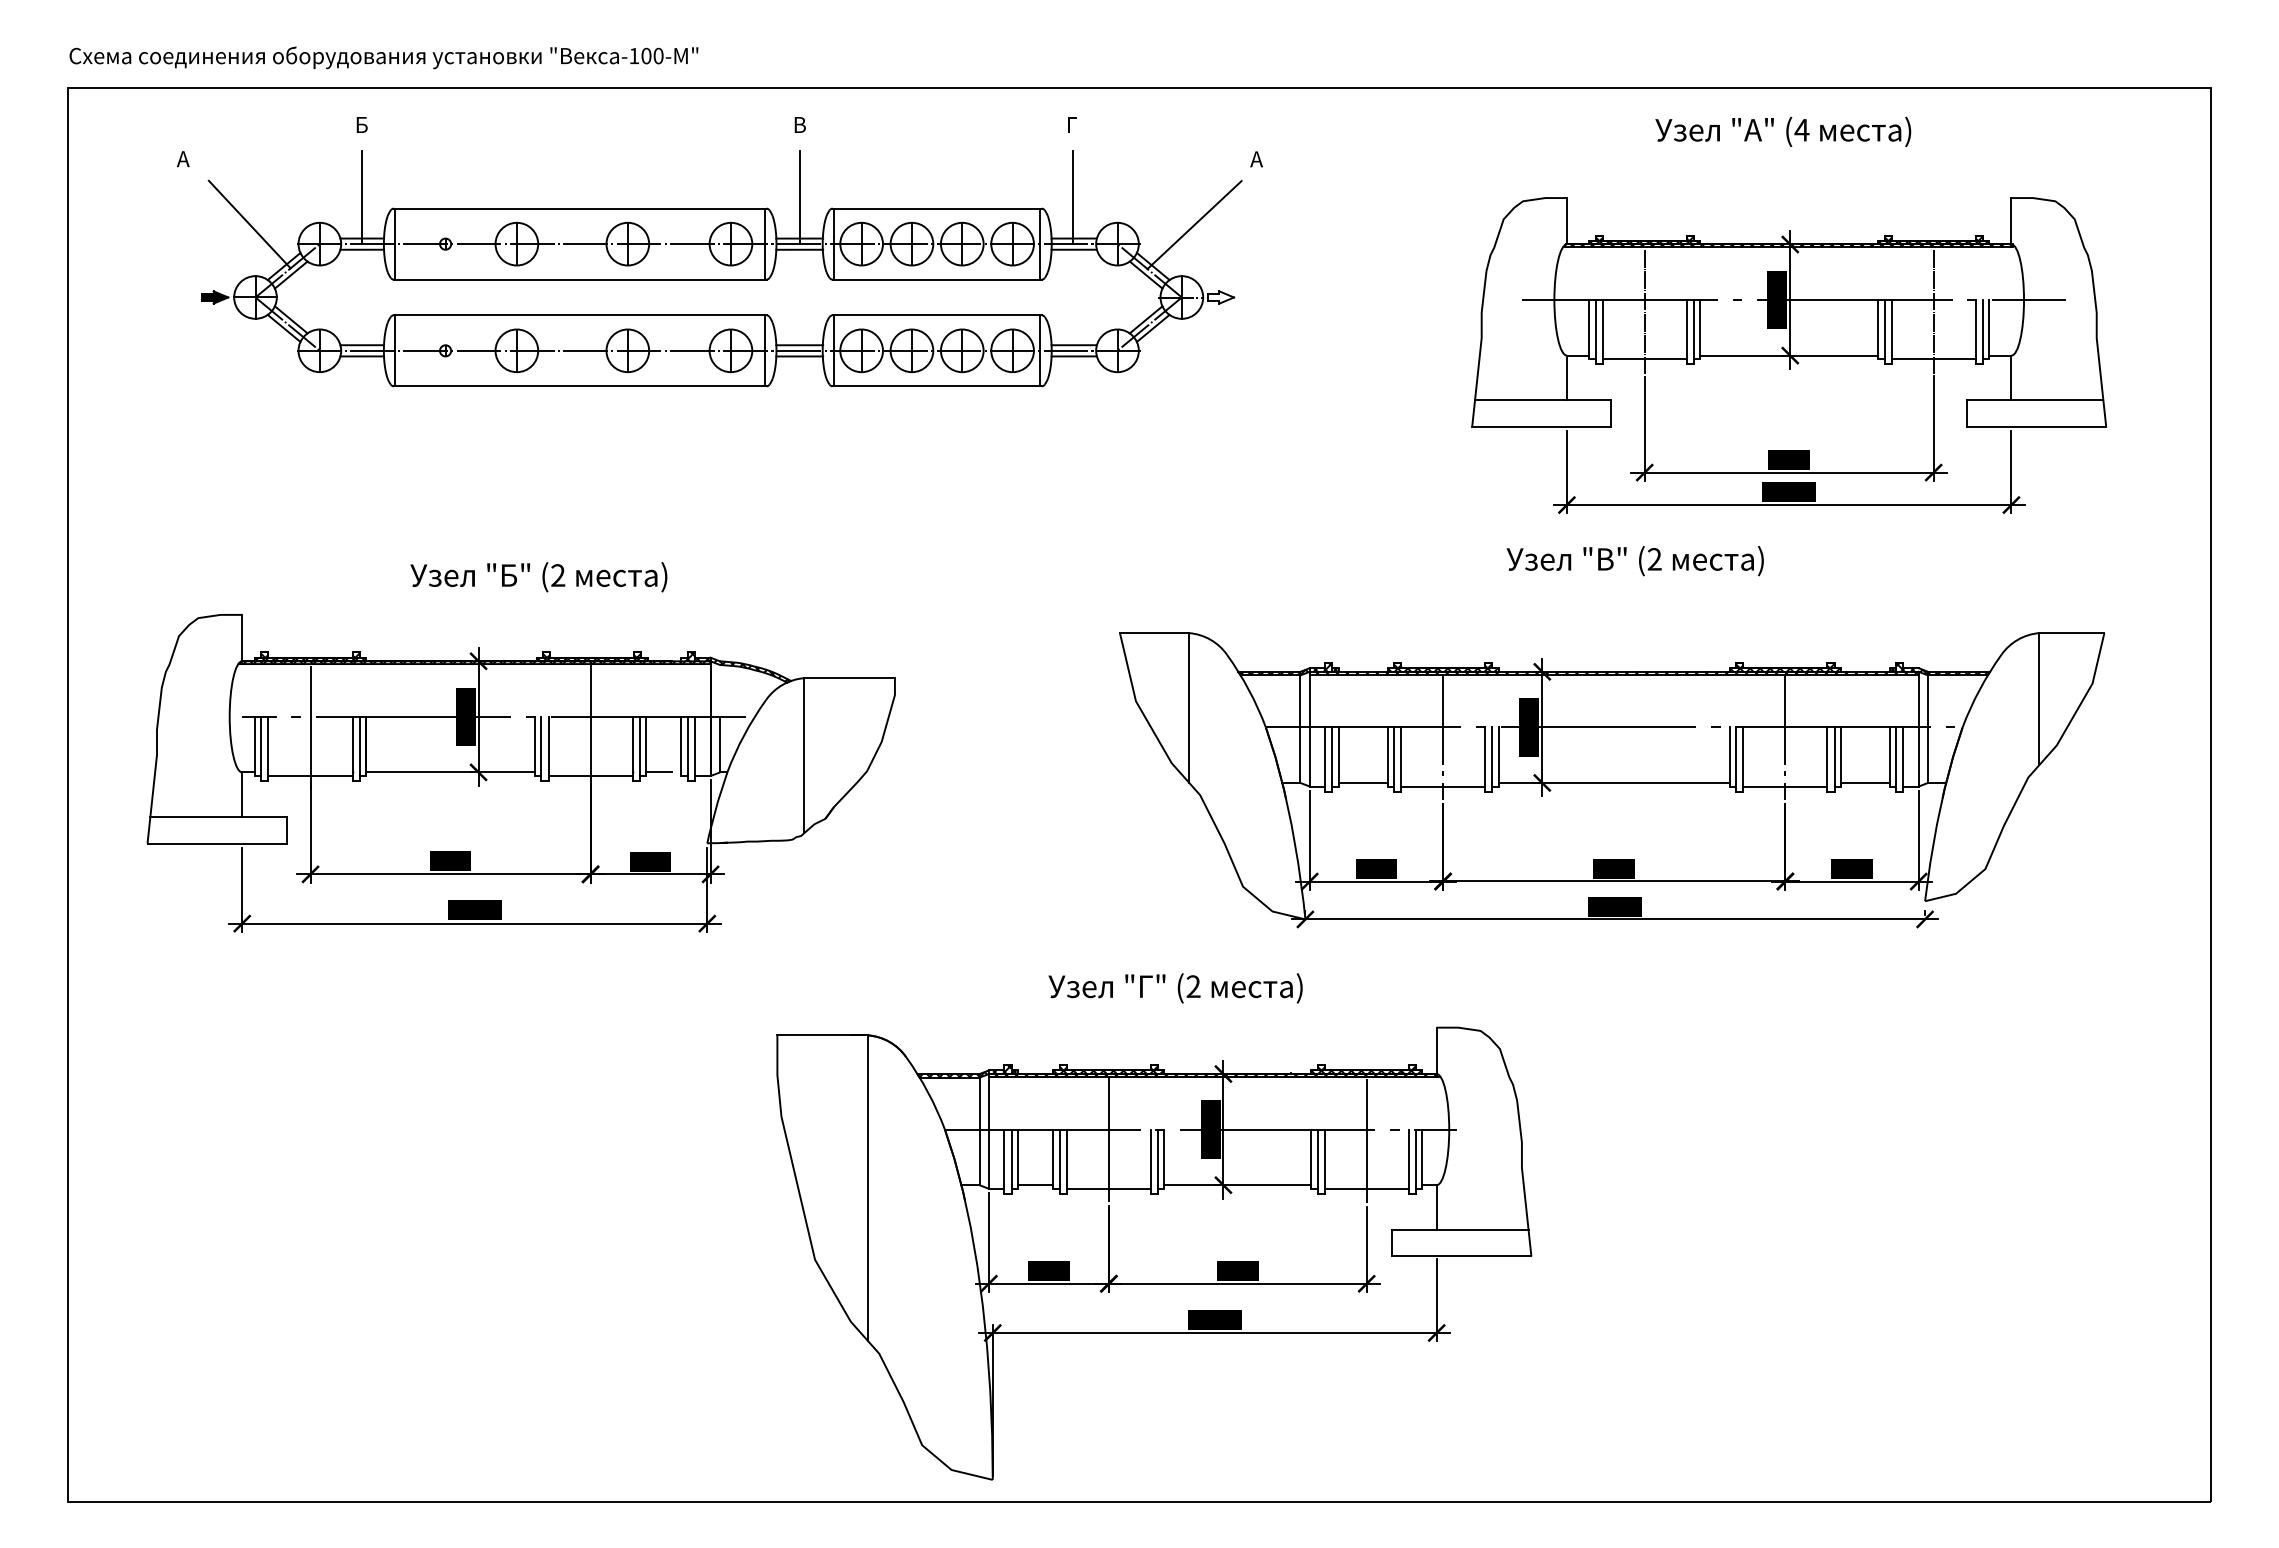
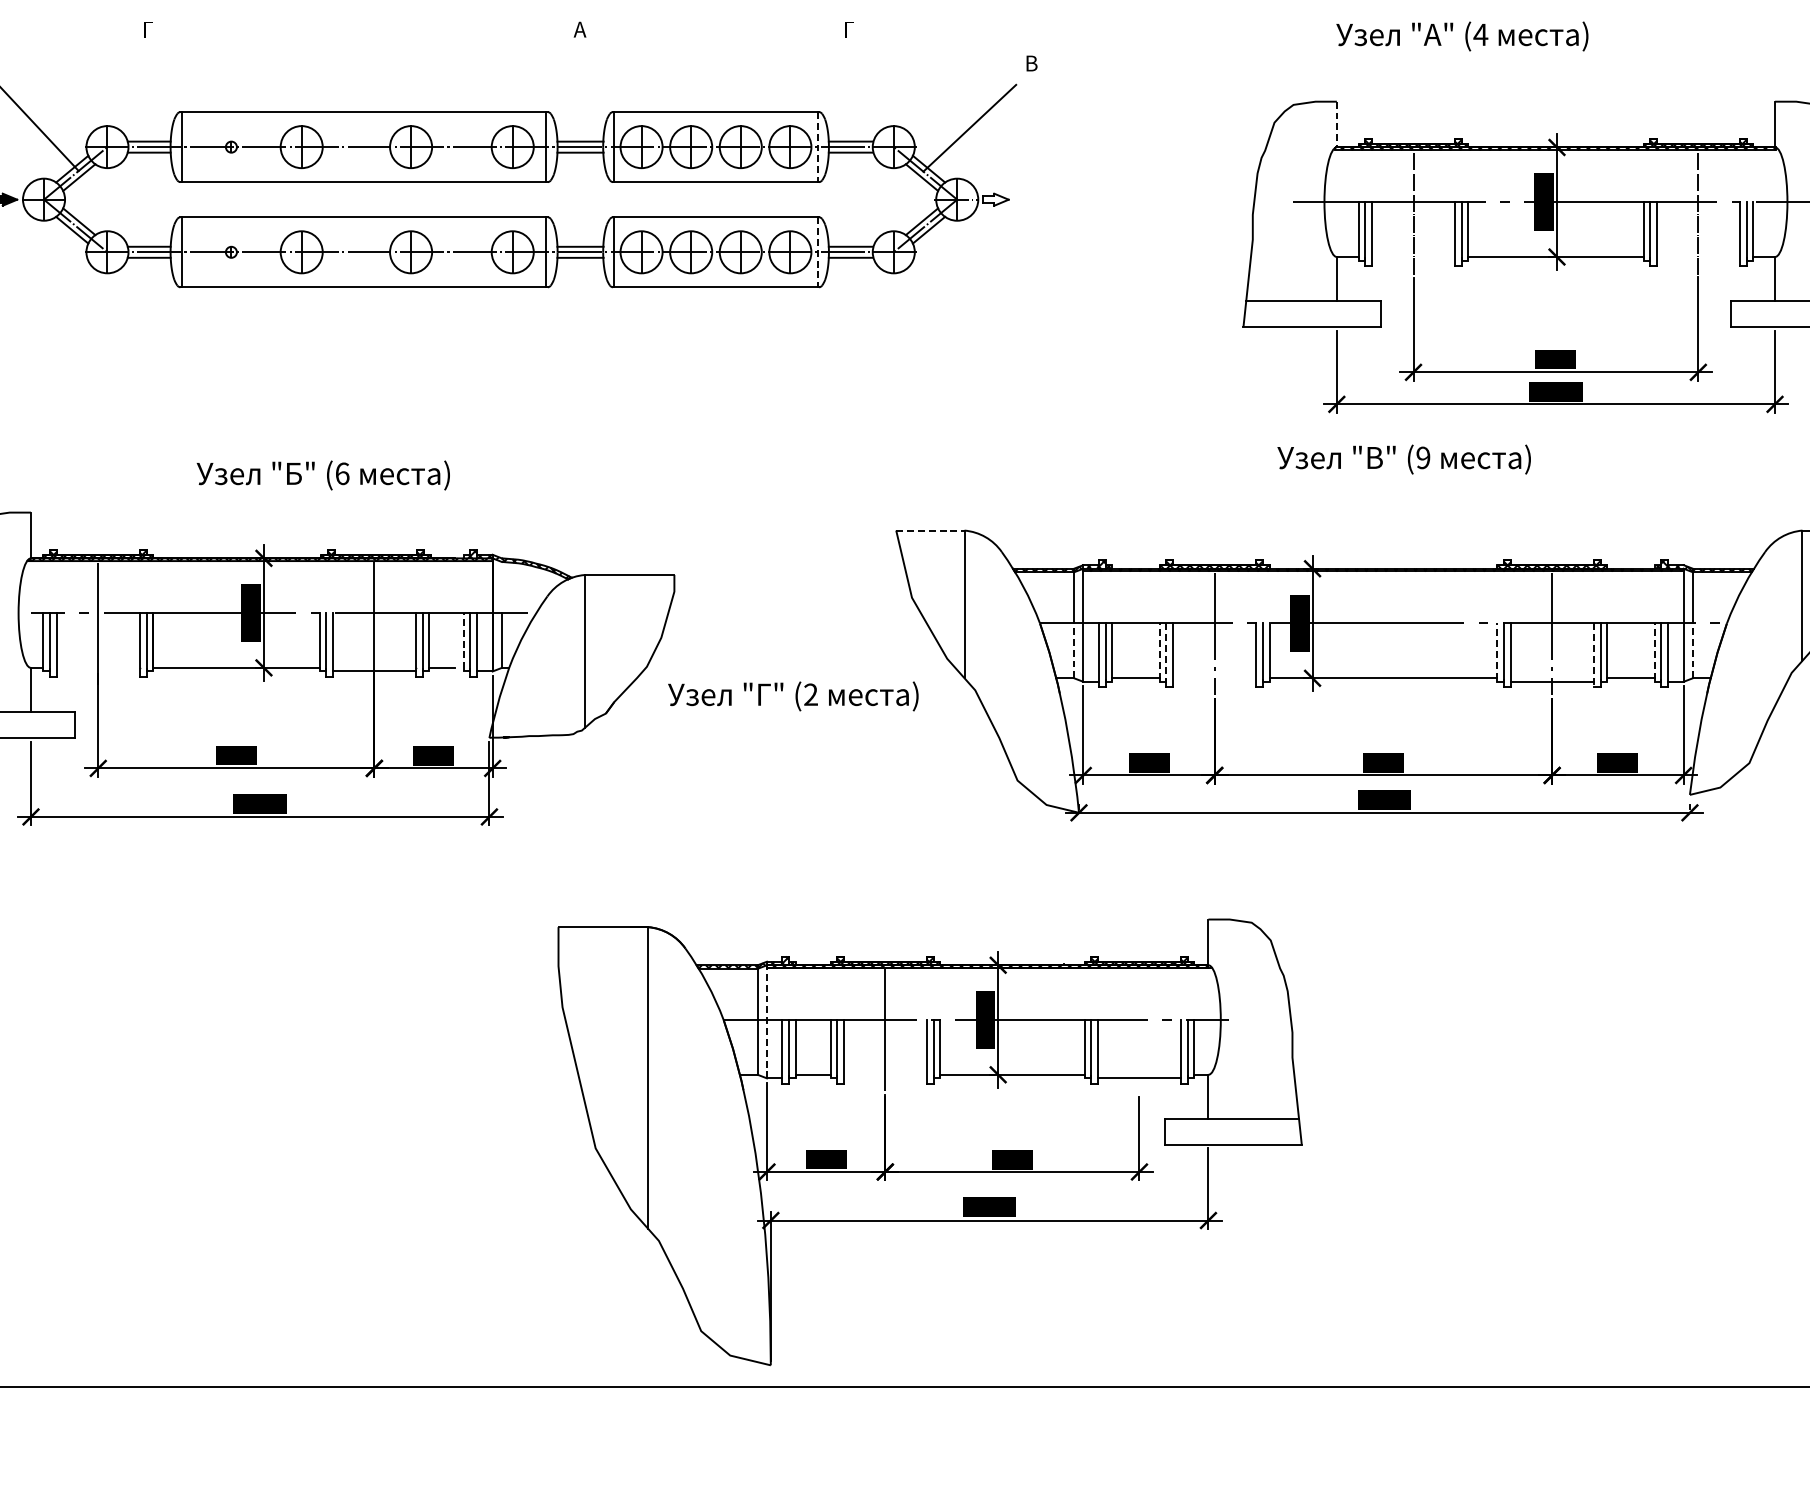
text: (361, 124) -> (148, 29), Б -> Г
text: (798, 124) -> (579, 29), В -> А
text: (1783, 131) -> (1462, 36), moved
text: (1256, 159) -> (1030, 63), А -> В
line: (362, 197) -> (149, 101), removed
line: (800, 197) -> (581, 101), removed
line: (1073, 197) -> (850, 101), removed
line: (1566, 221) -> (1336, 124), solid -> dashed
line: (1040, 244) -> (817, 147), solid -> dashed
line: (1040, 350) -> (817, 251), solid -> dashed
line: (1644, 359) -> (1413, 260), removed
line: (1933, 359) -> (1698, 260), removed
text: (1654, 559) -> (1423, 458), (2 -> (9
text: (558, 575) -> (342, 473), (2 -> (6
line: (1154, 633) -> (930, 530), solid -> dashed
line: (681, 744) -> (463, 640), solid -> dashed
line: (1300, 755) -> (1074, 651), solid -> dashed
line: (1387, 755) -> (1159, 651), solid -> dashed
line: (1729, 755) -> (1497, 651), solid -> dashed
line: (1889, 755) -> (1654, 651), solid -> dashed
line: (1928, 755) -> (1693, 651), solid -> dashed
line: (1393, 756) -> (1165, 652), solid -> dashed
line: (1827, 760) -> (1593, 656), solid -> dashed
line: (310, 776) -> (98, 671), removed
line: (1443, 786) -> (1215, 681), removed
text: (1175, 988) -> (793, 696), moved
line: (988, 1132) -> (766, 1022), solid -> dashed
line: (1366, 1141) -> (1139, 1031), removed
line: (1108, 1188) -> (884, 1078), removed

